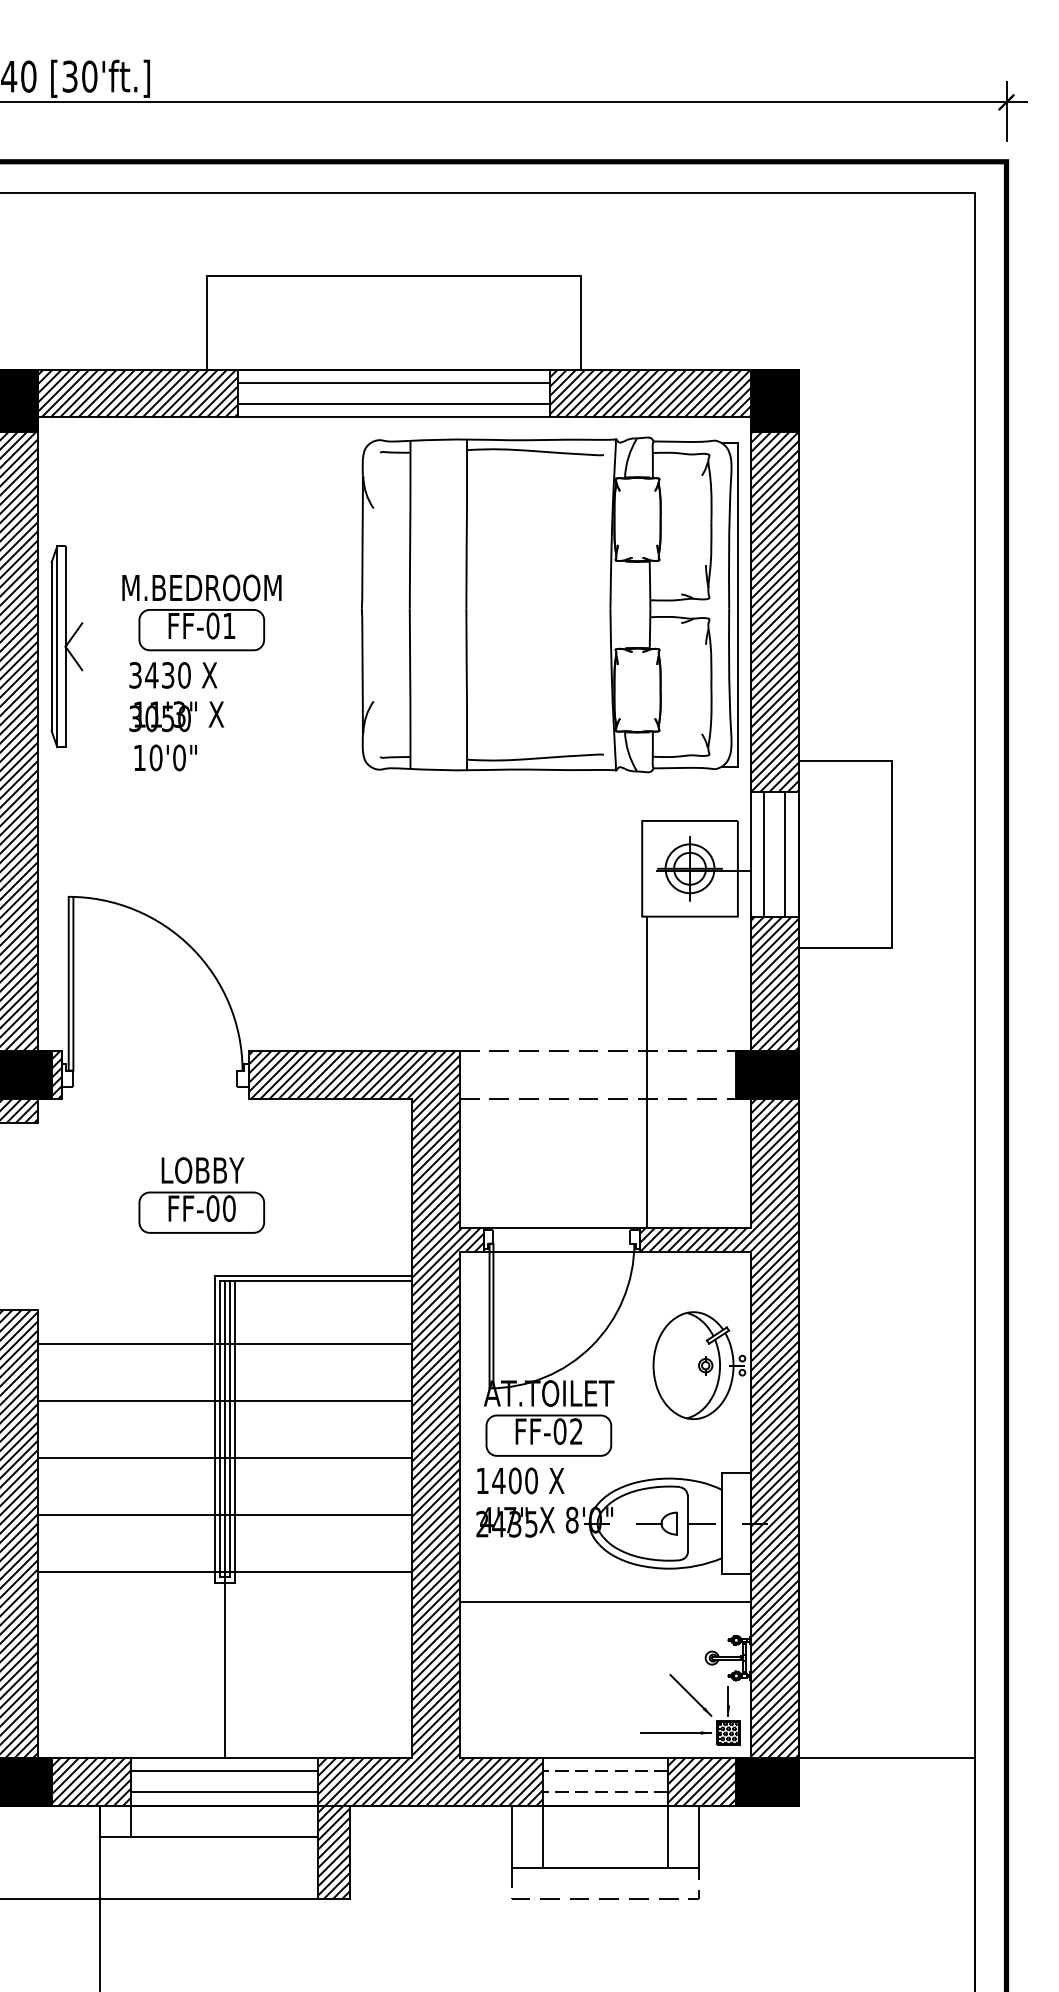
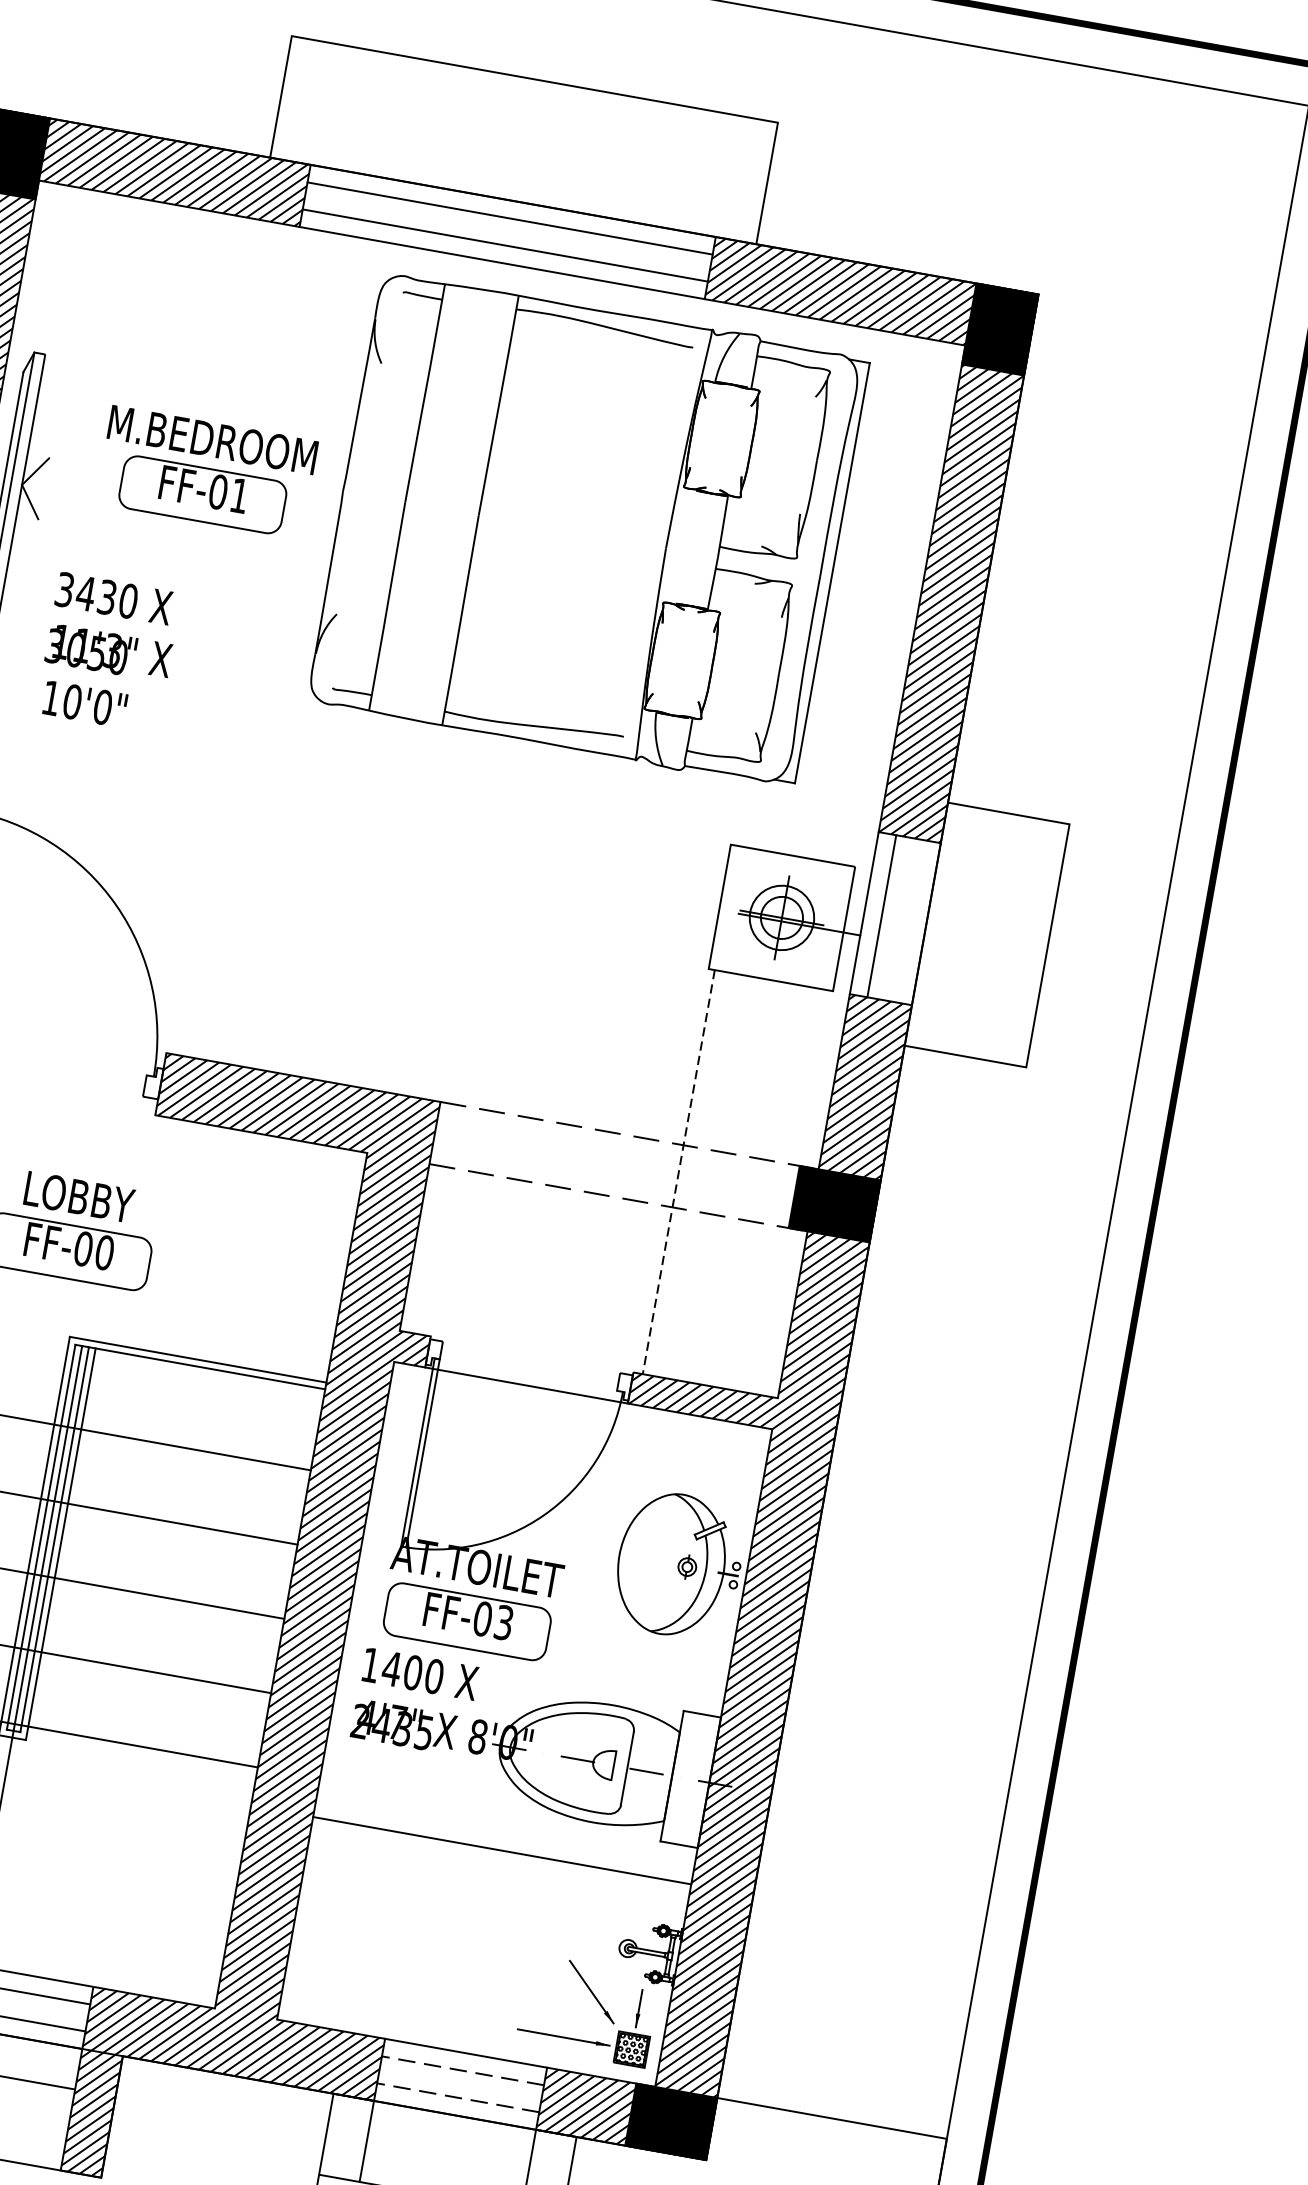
part: (549, 604) -> (587, 529), moved
text: (176, 716) -> (108, 652), moved
line: (785, 853) -> (909, 920), removed
line: (646, 1072) -> (678, 1172), solid -> dashed
line: (561, 1227) -> (531, 1354), removed
text: (576, 1431) -> (504, 1622), FF-02 -> FF-03

